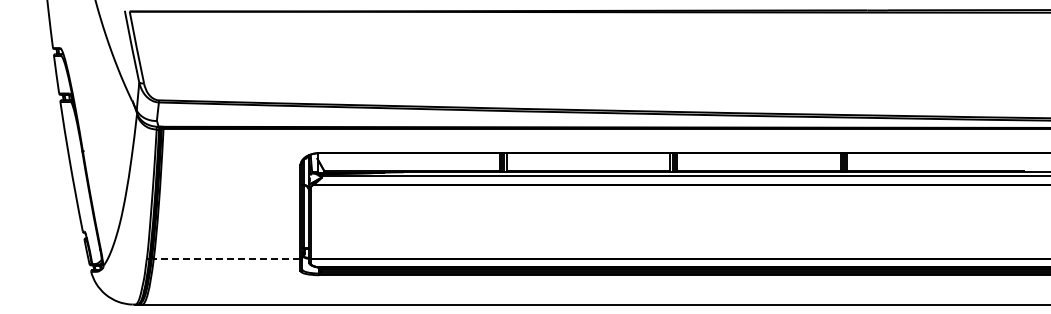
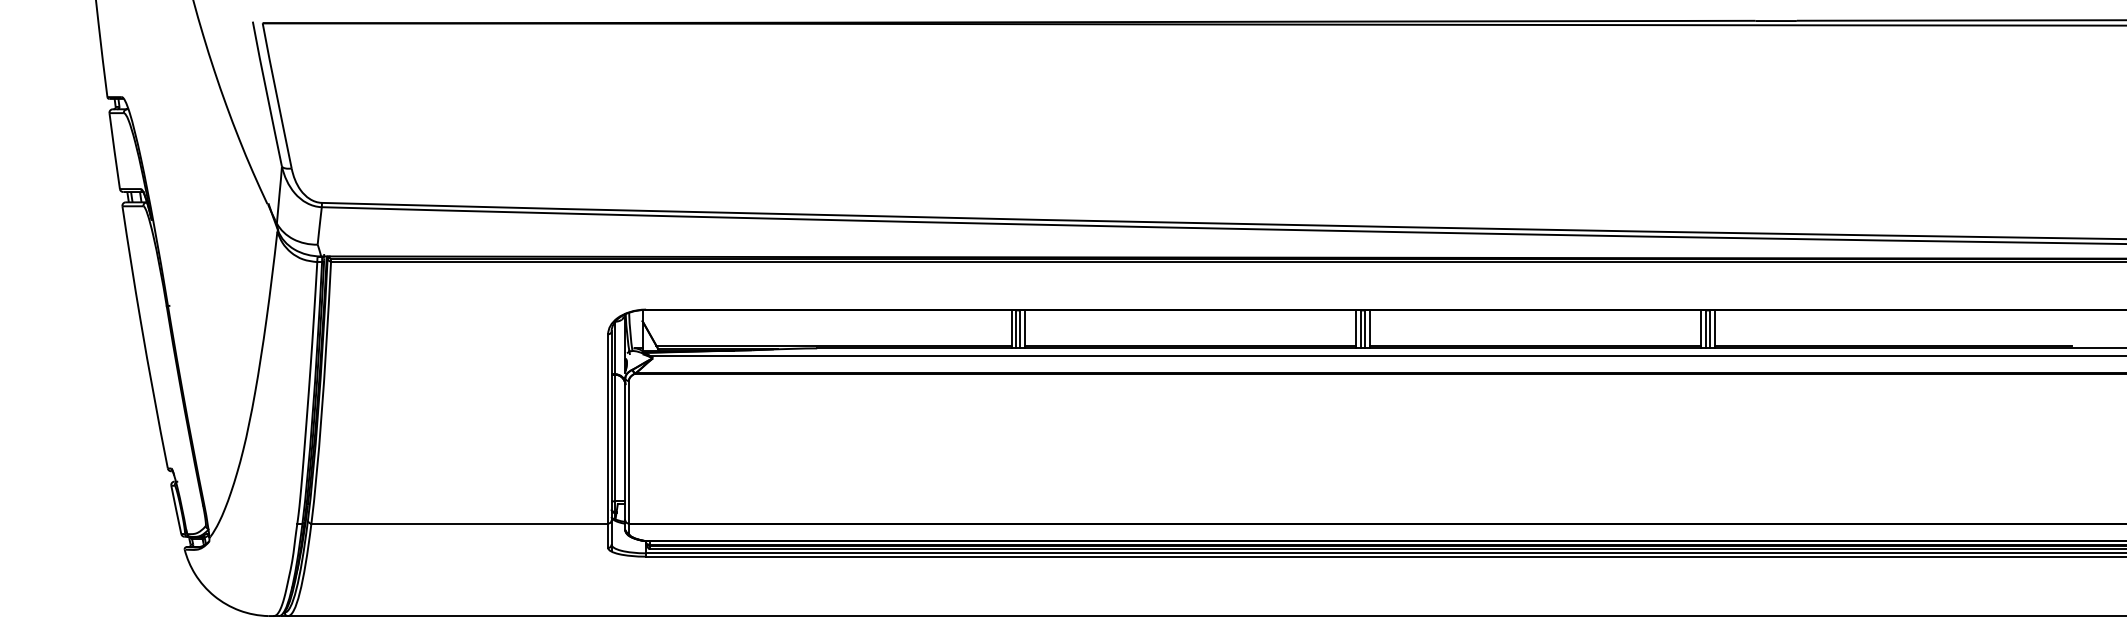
line: (226, 258) -> (458, 522), dashed -> solid

